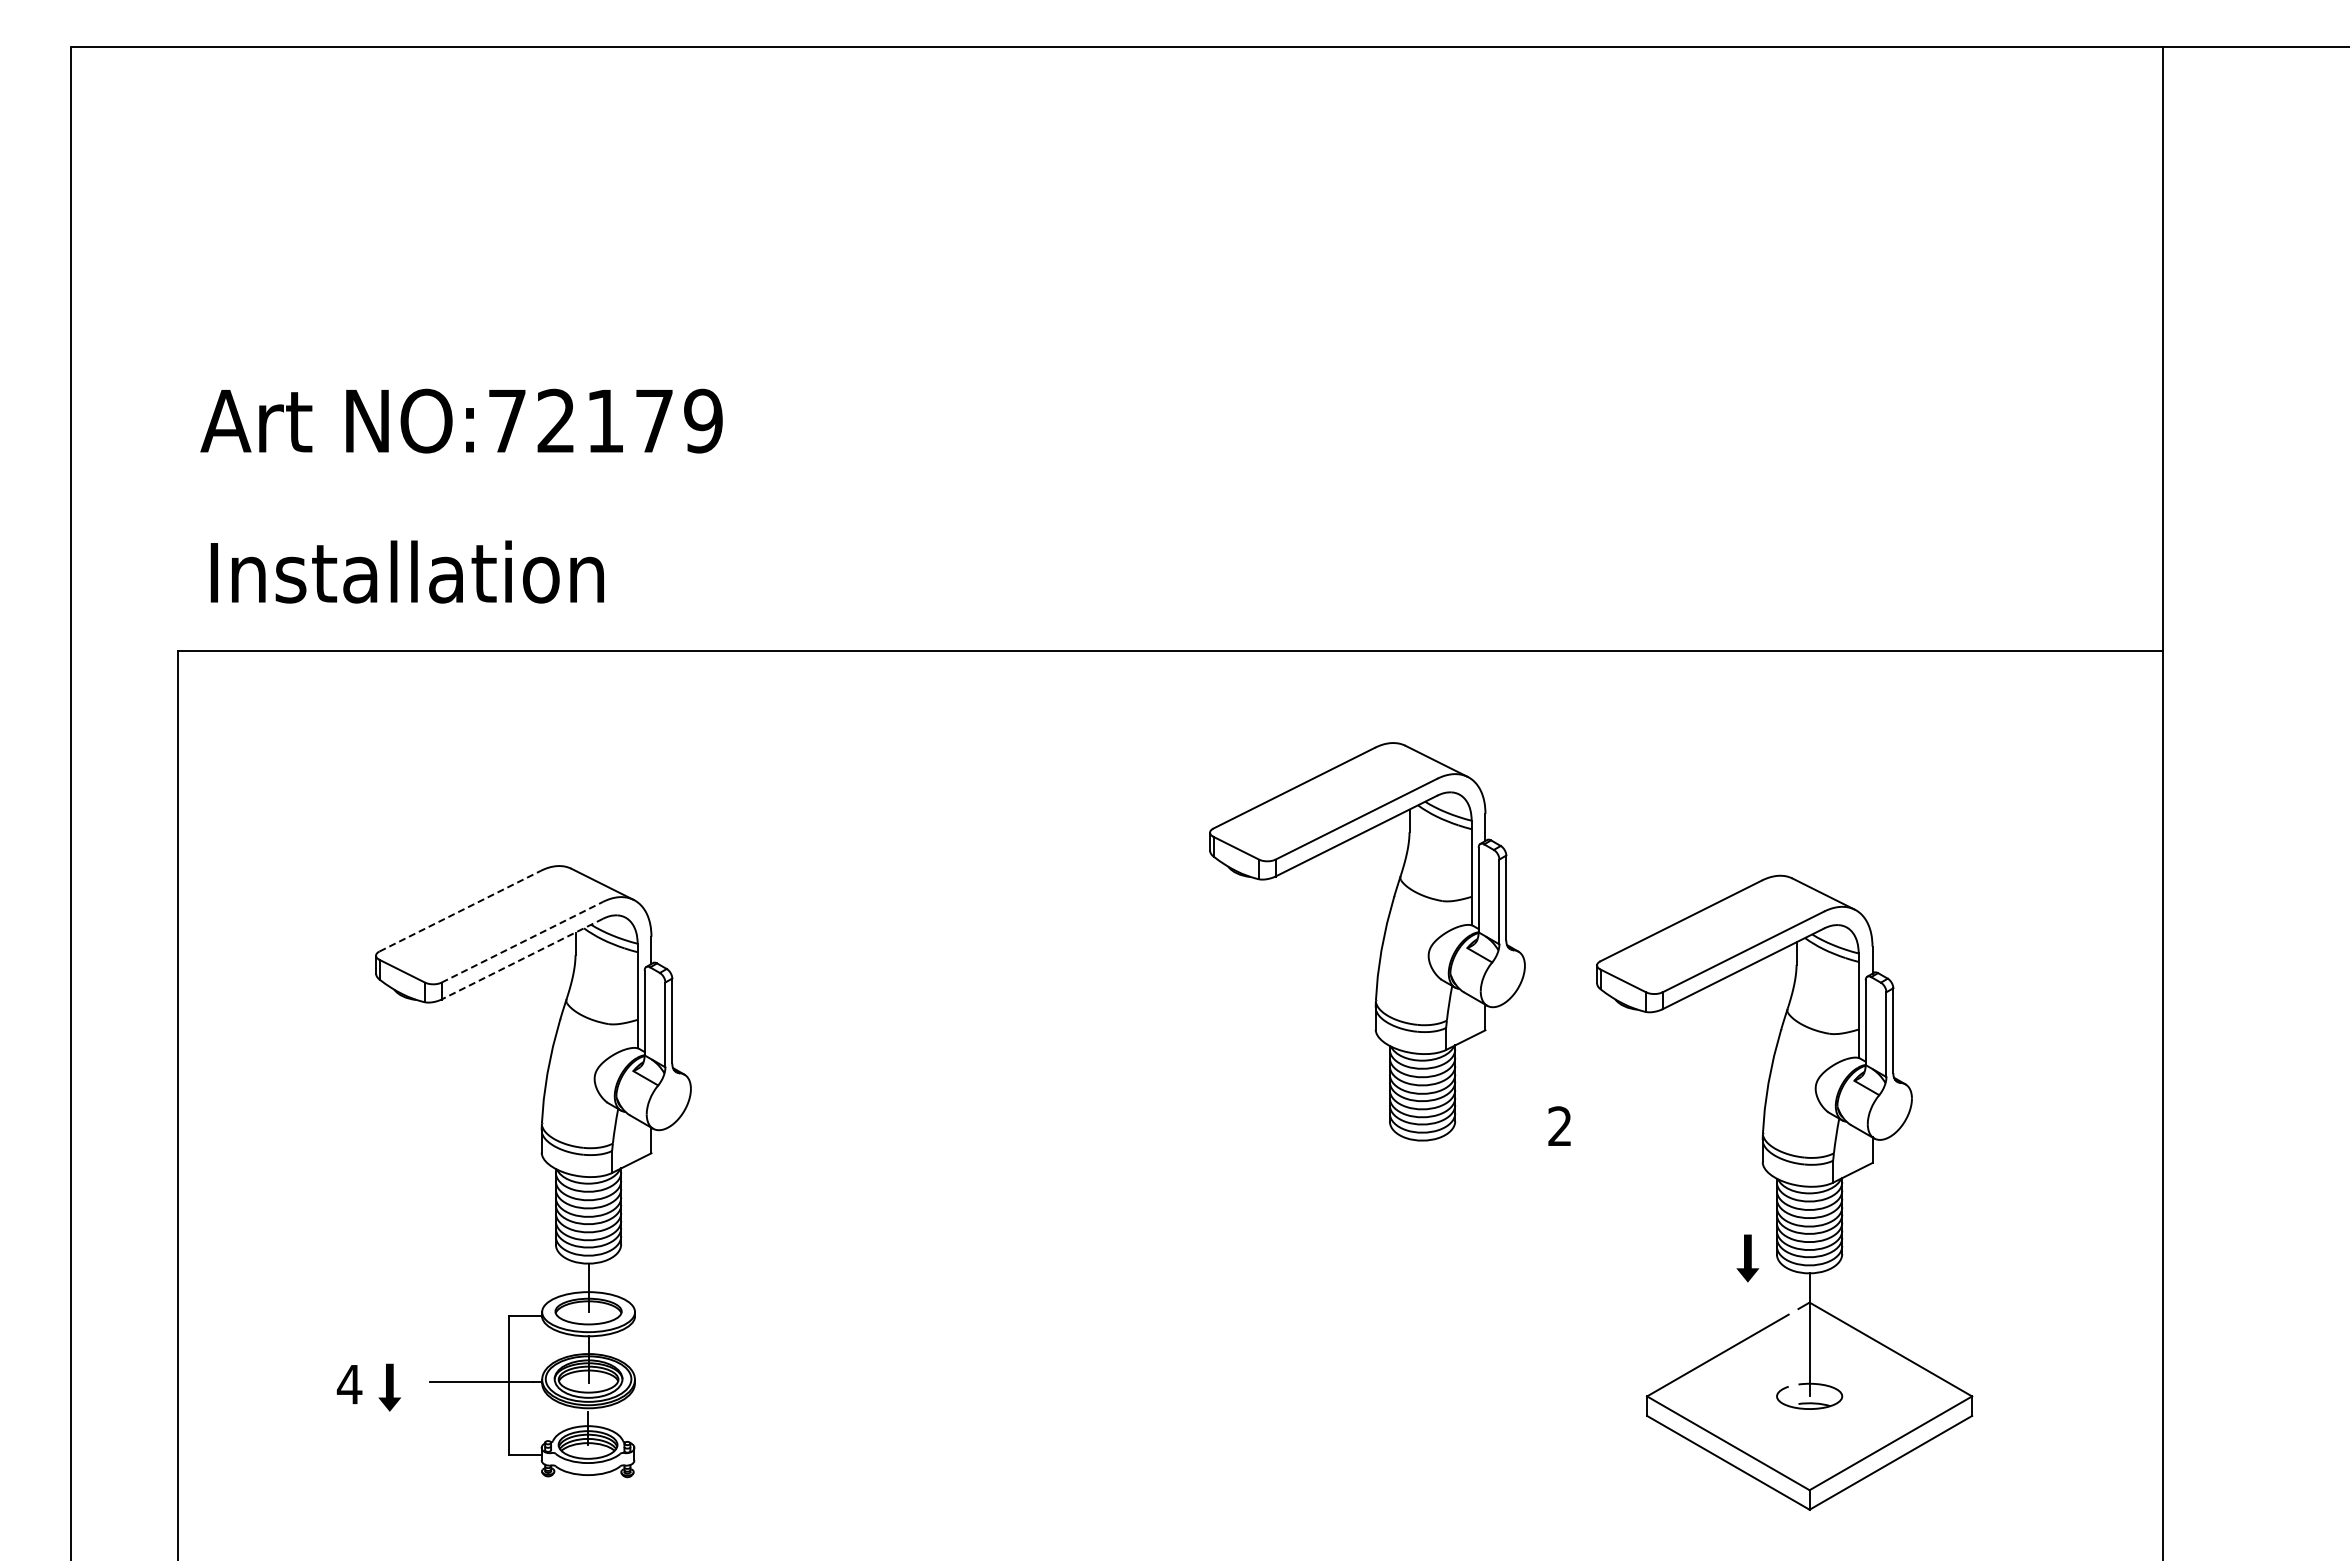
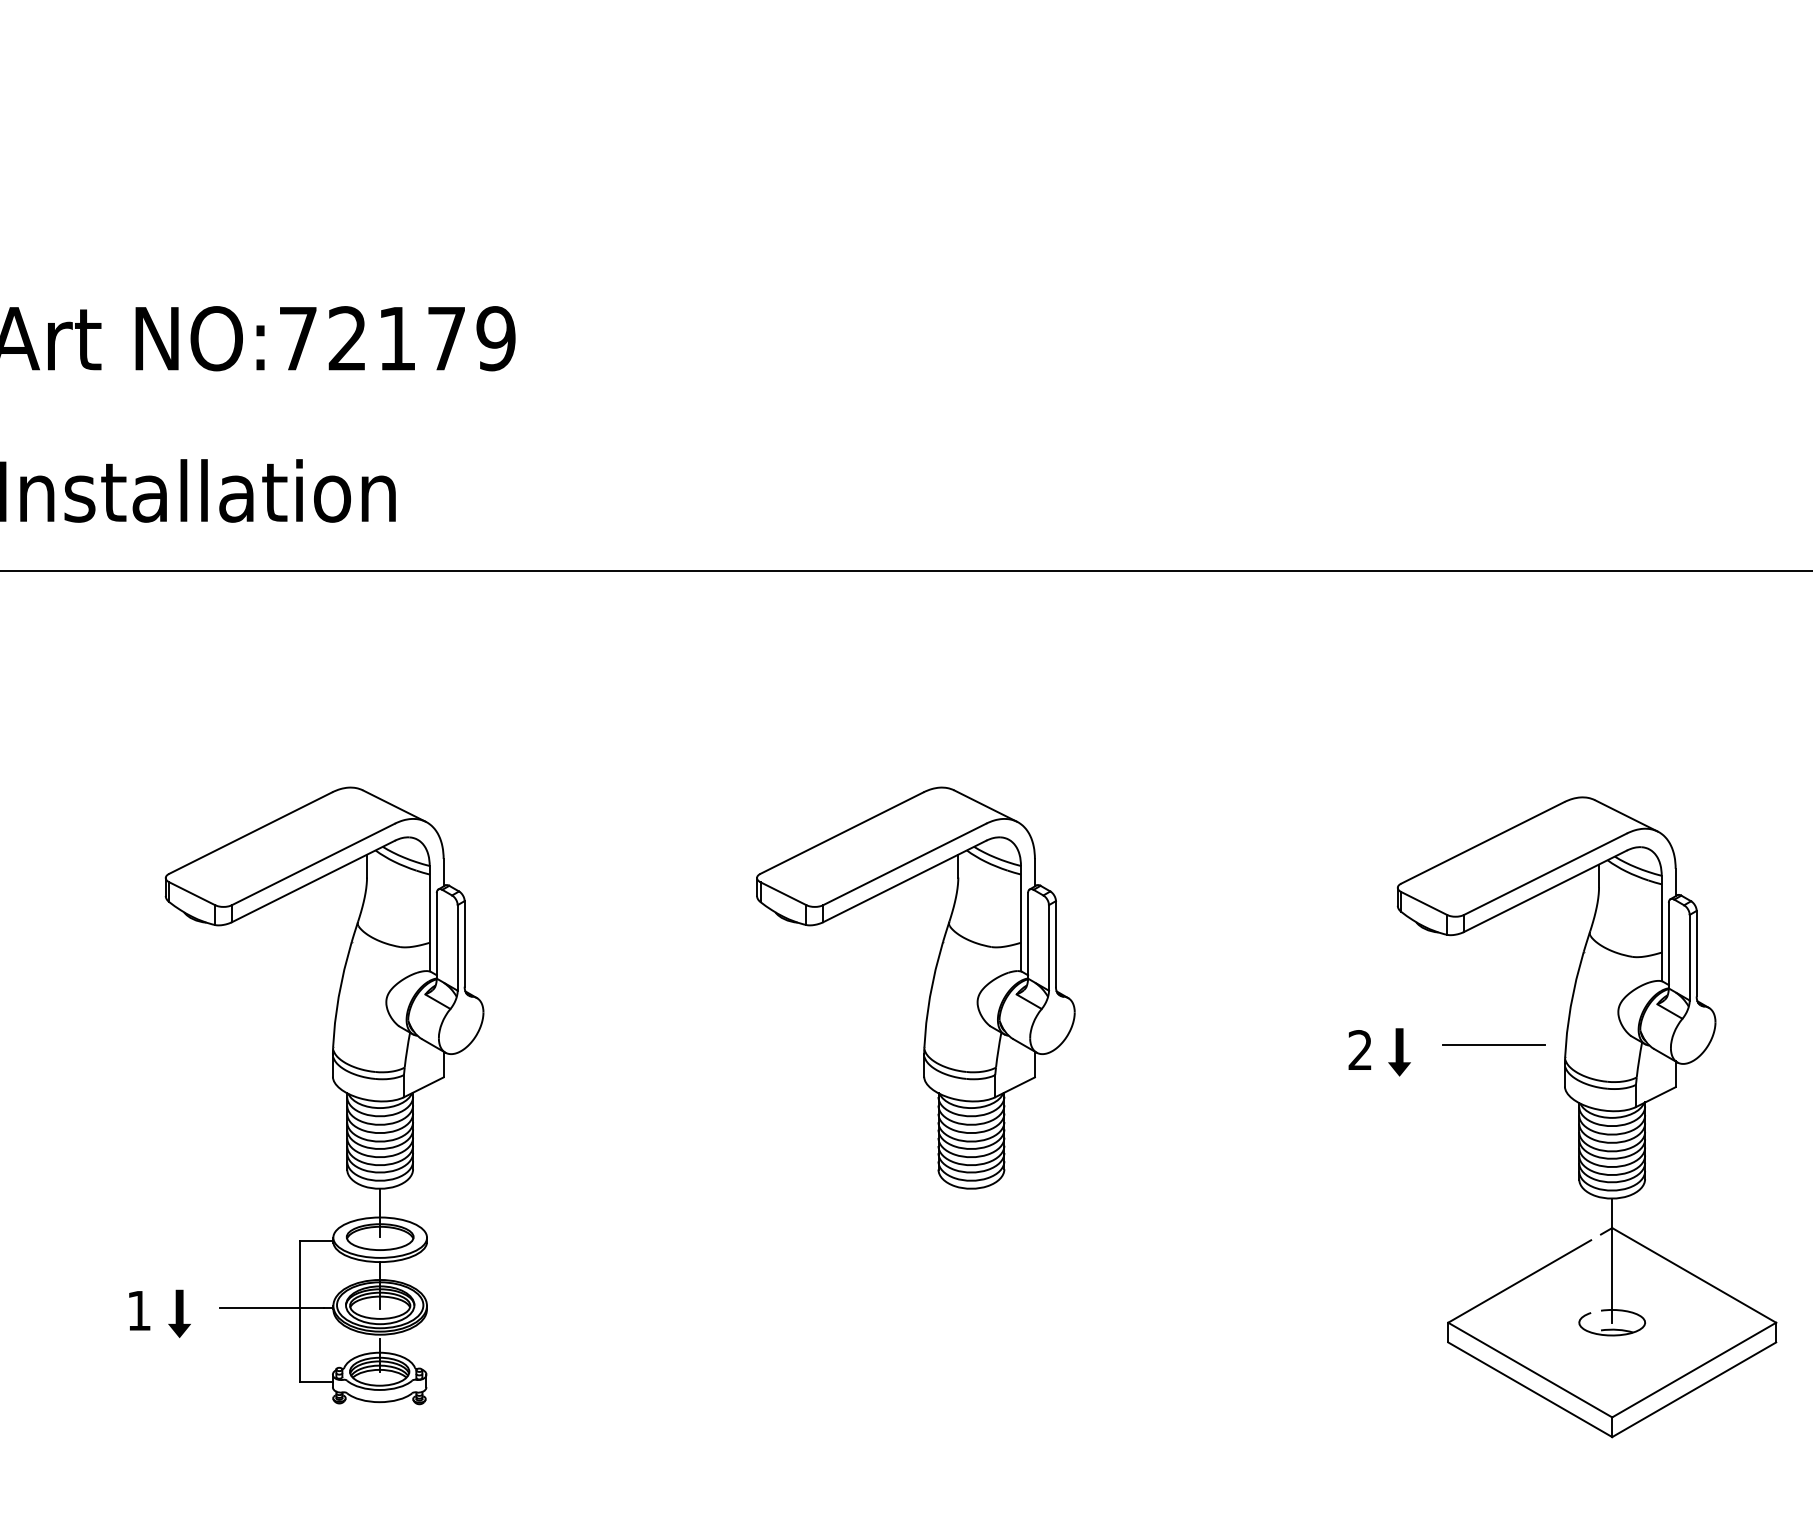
line: (460, 910) -> (250, 832), dashed -> solid
line: (522, 942) -> (313, 864), dashed -> solid
part: (1381, 944) -> (930, 990), moved
line: (521, 959) -> (312, 881), dashed -> solid
line: (1691, 1120) -> (1493, 1044), added
part: (1747, 1258) -> (1399, 1052), moved
text: (349, 1384) -> (138, 1310), 4 -> 1

